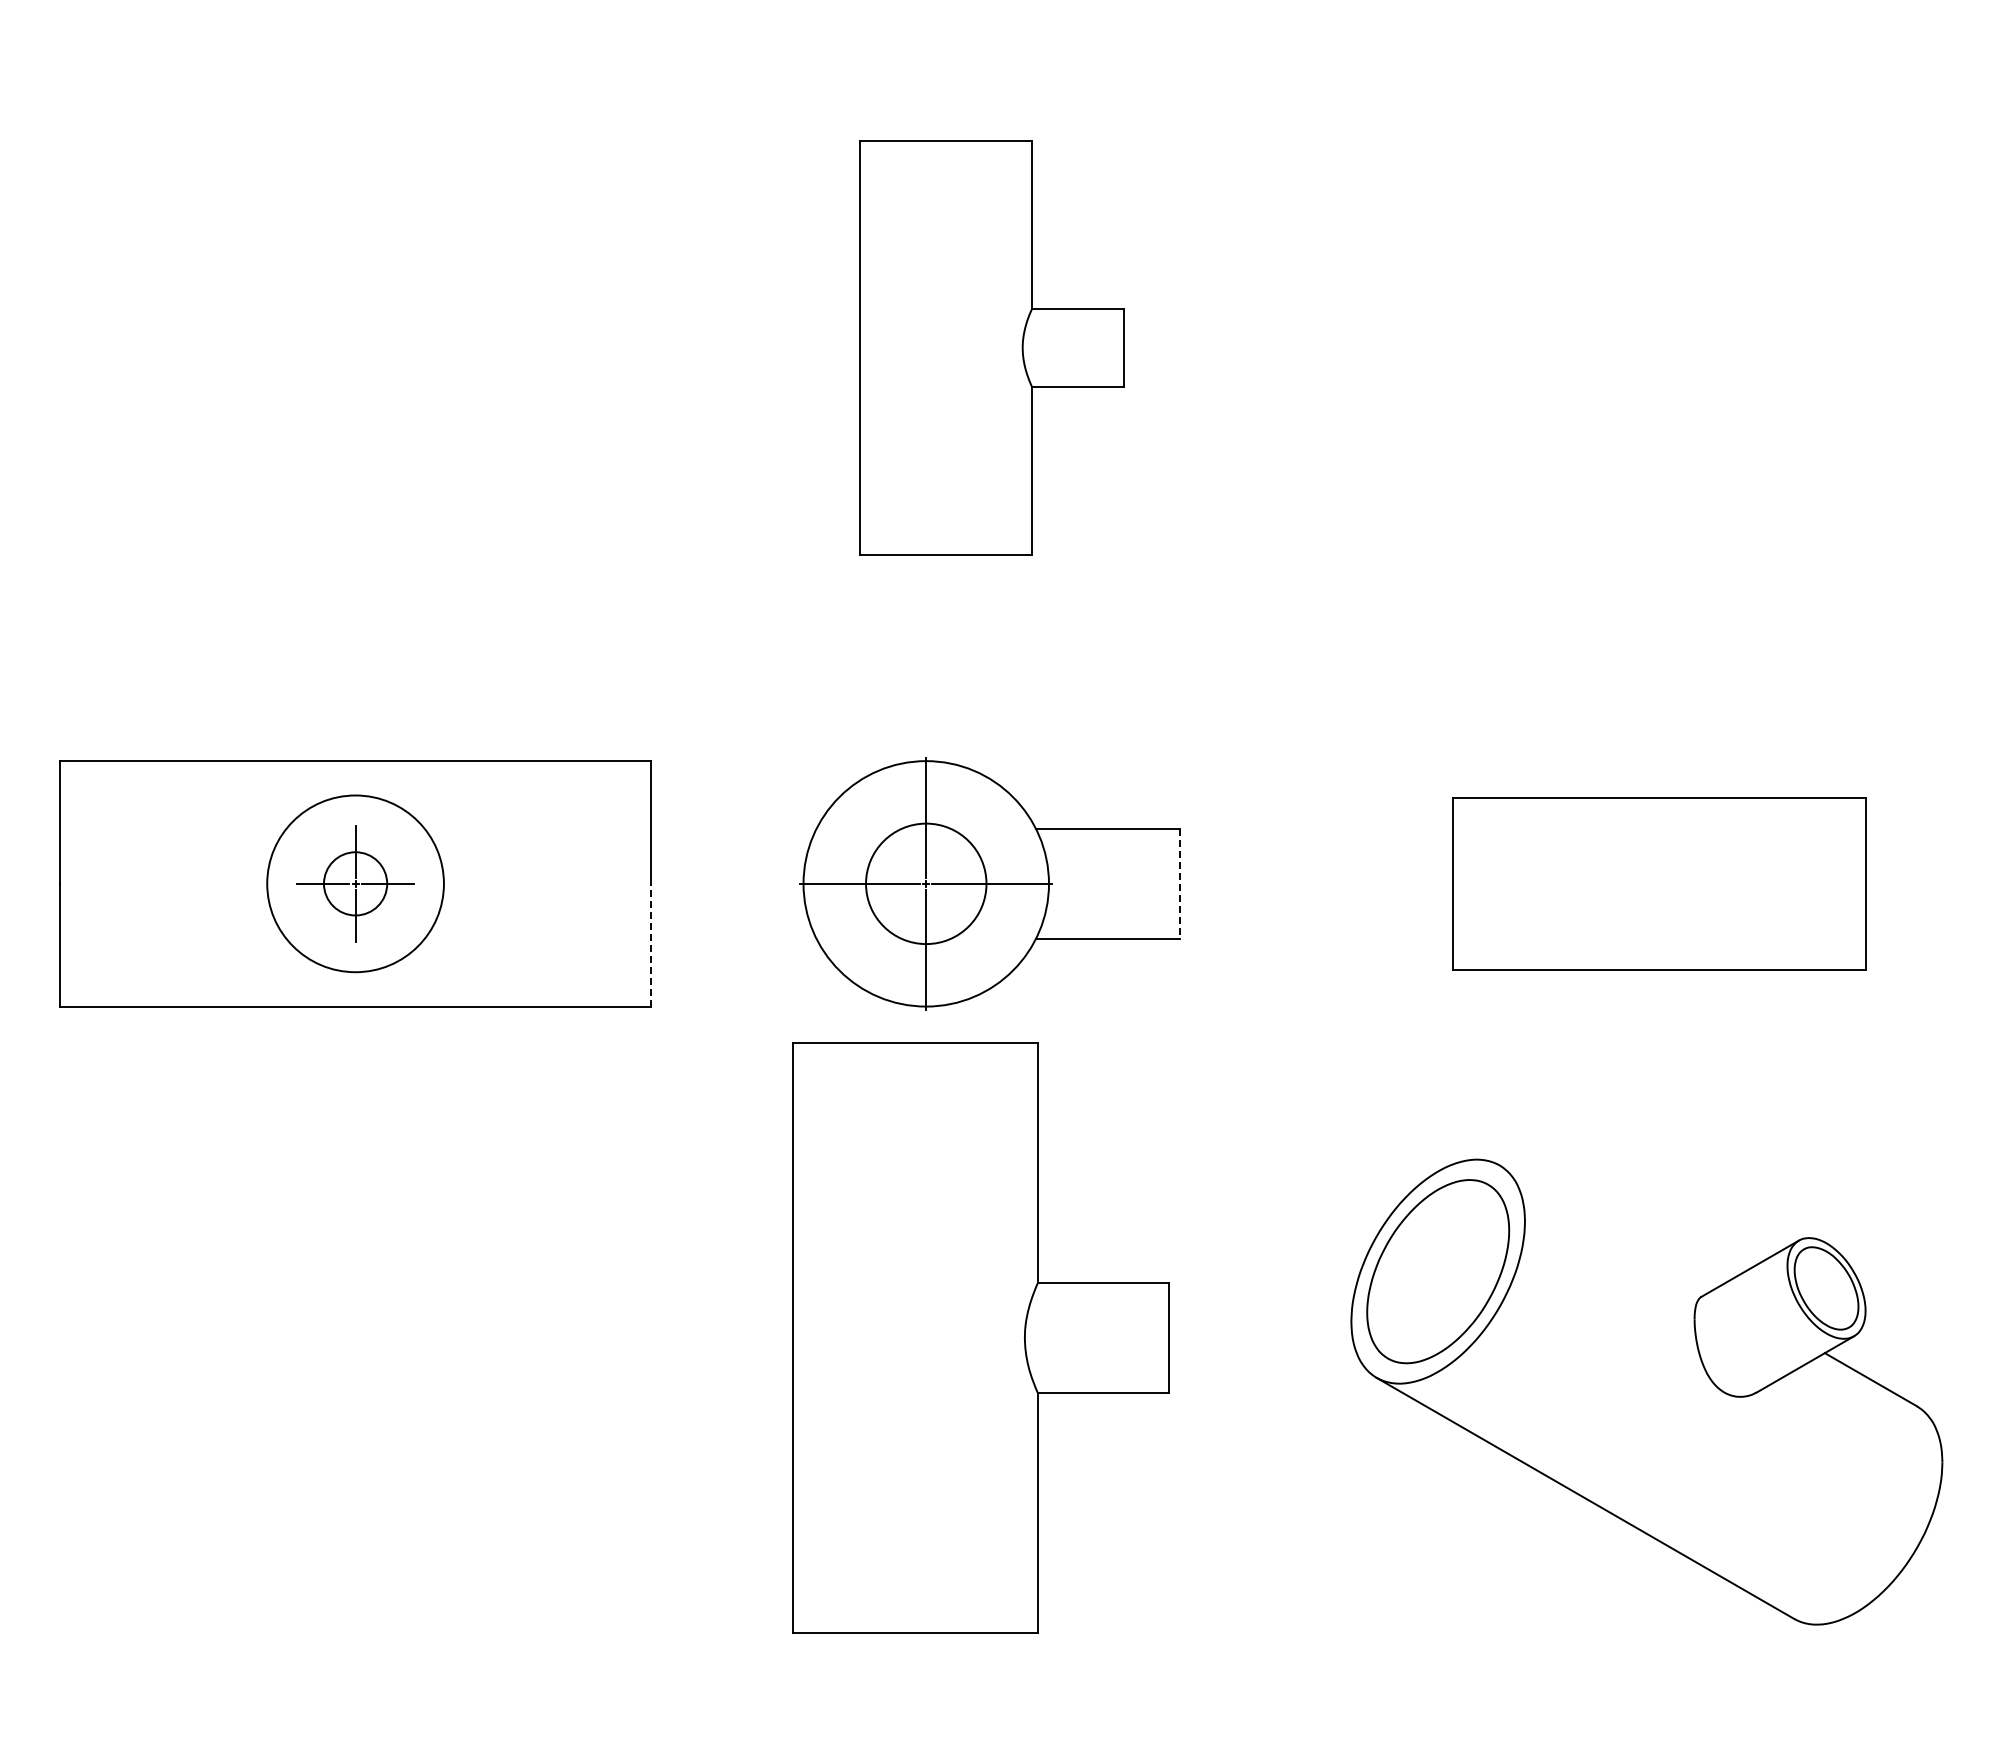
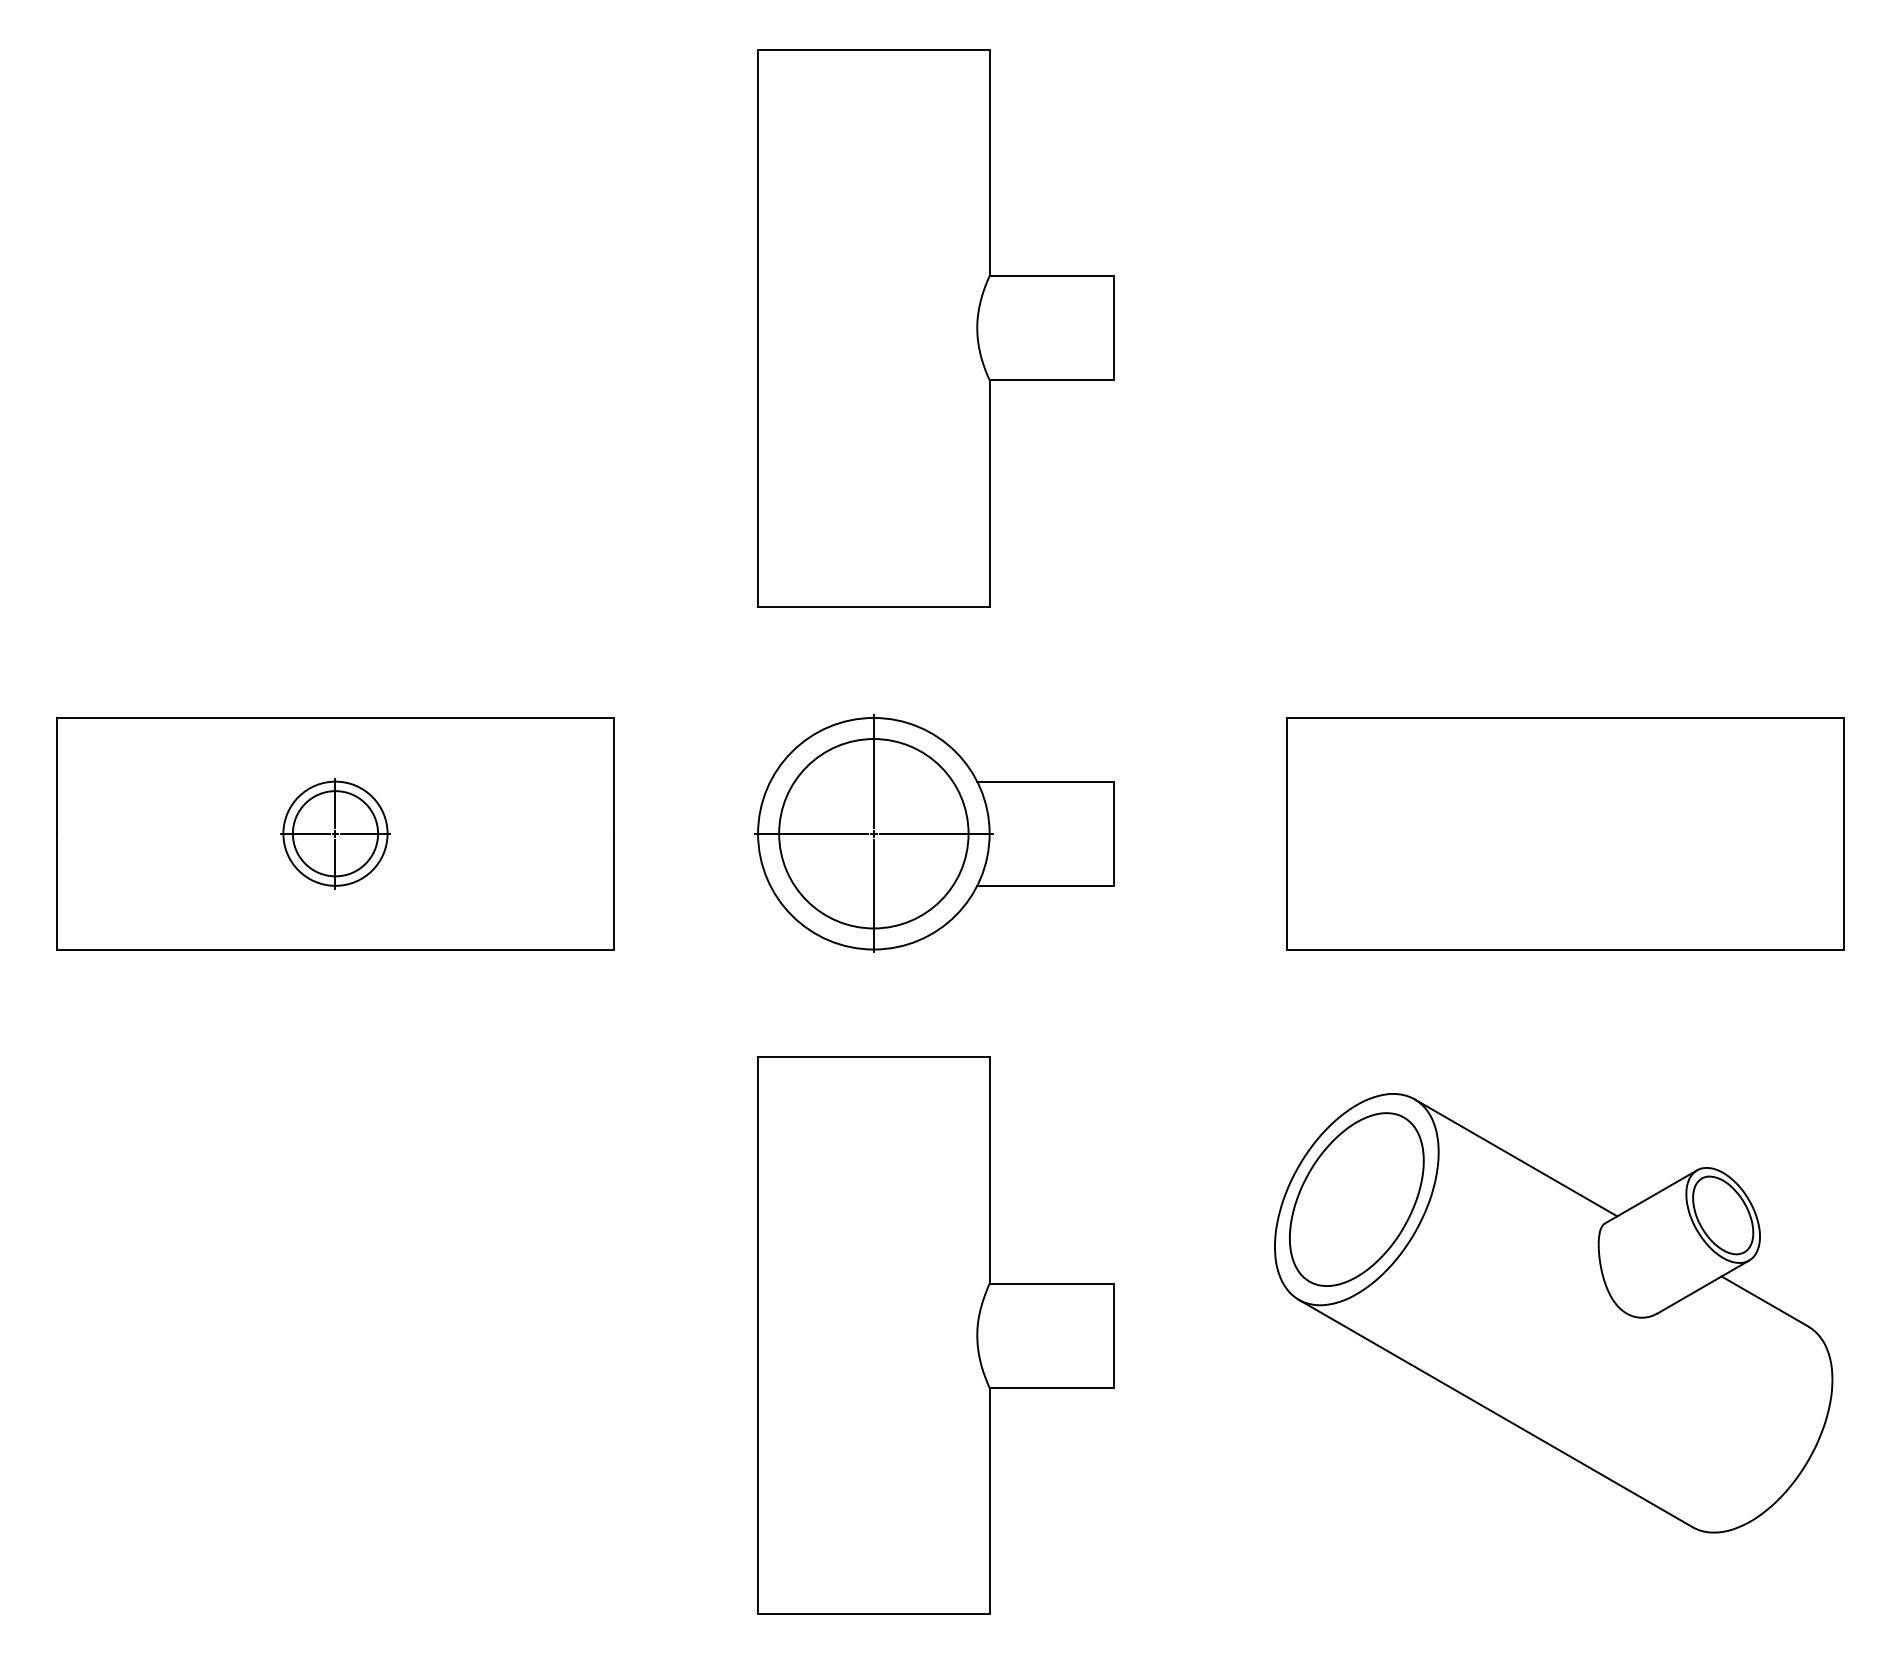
part: (991, 347) -> (935, 327), size x1.43
circle: (355, 883) -> (335, 833), size x0.62
circle: (355, 883) -> (335, 833), size x1.43
circle: (925, 883) -> (873, 833), size x1.67
part: (1659, 883) -> (1565, 833), size x1.43
line: (1180, 884) -> (1113, 834), dashed -> solid
line: (650, 944) -> (613, 890), dashed -> solid
line: (1606, 1227) -> (1515, 1157), added
part: (980, 1337) -> (935, 1335), moved

